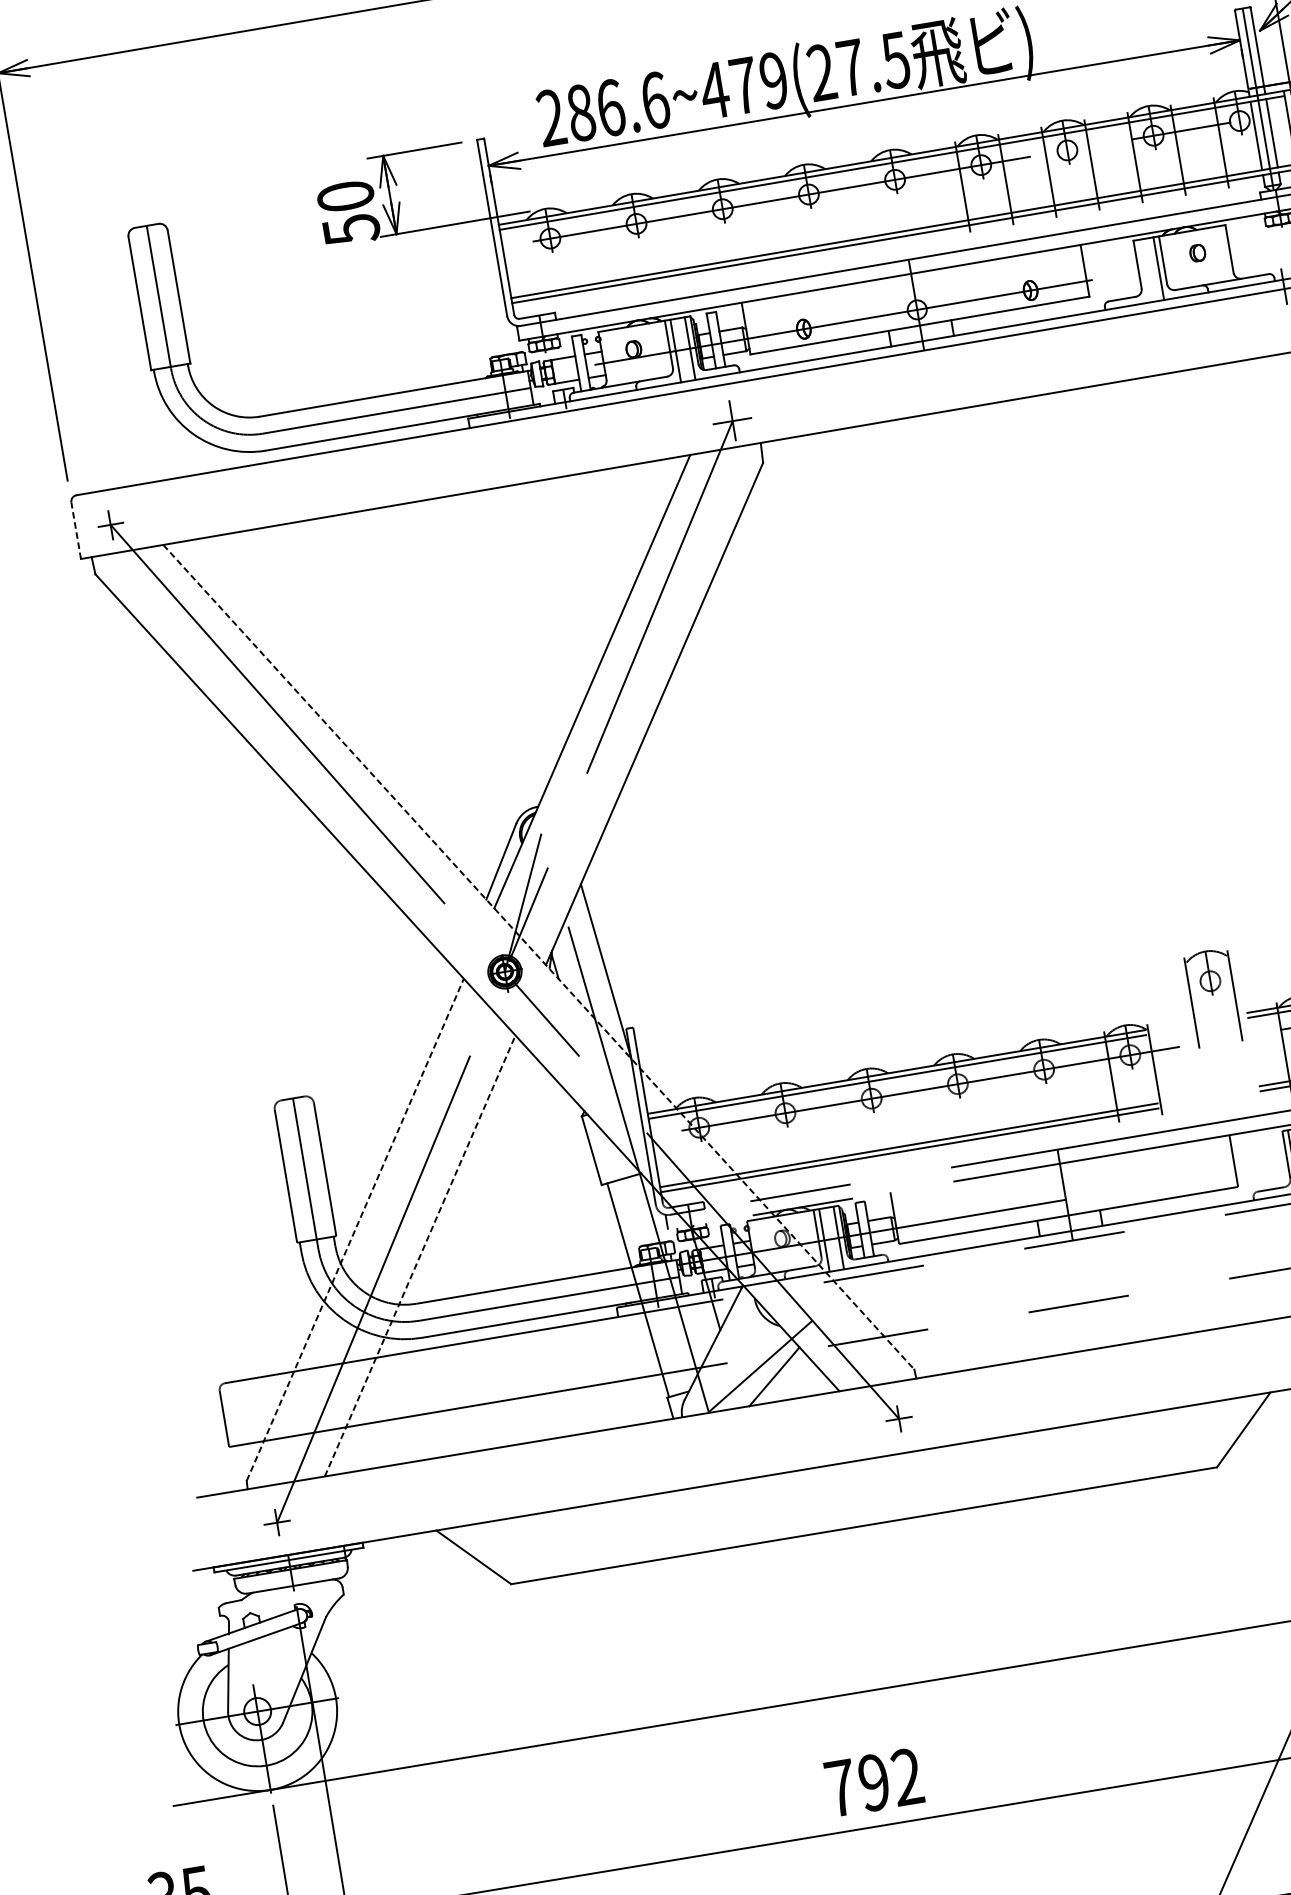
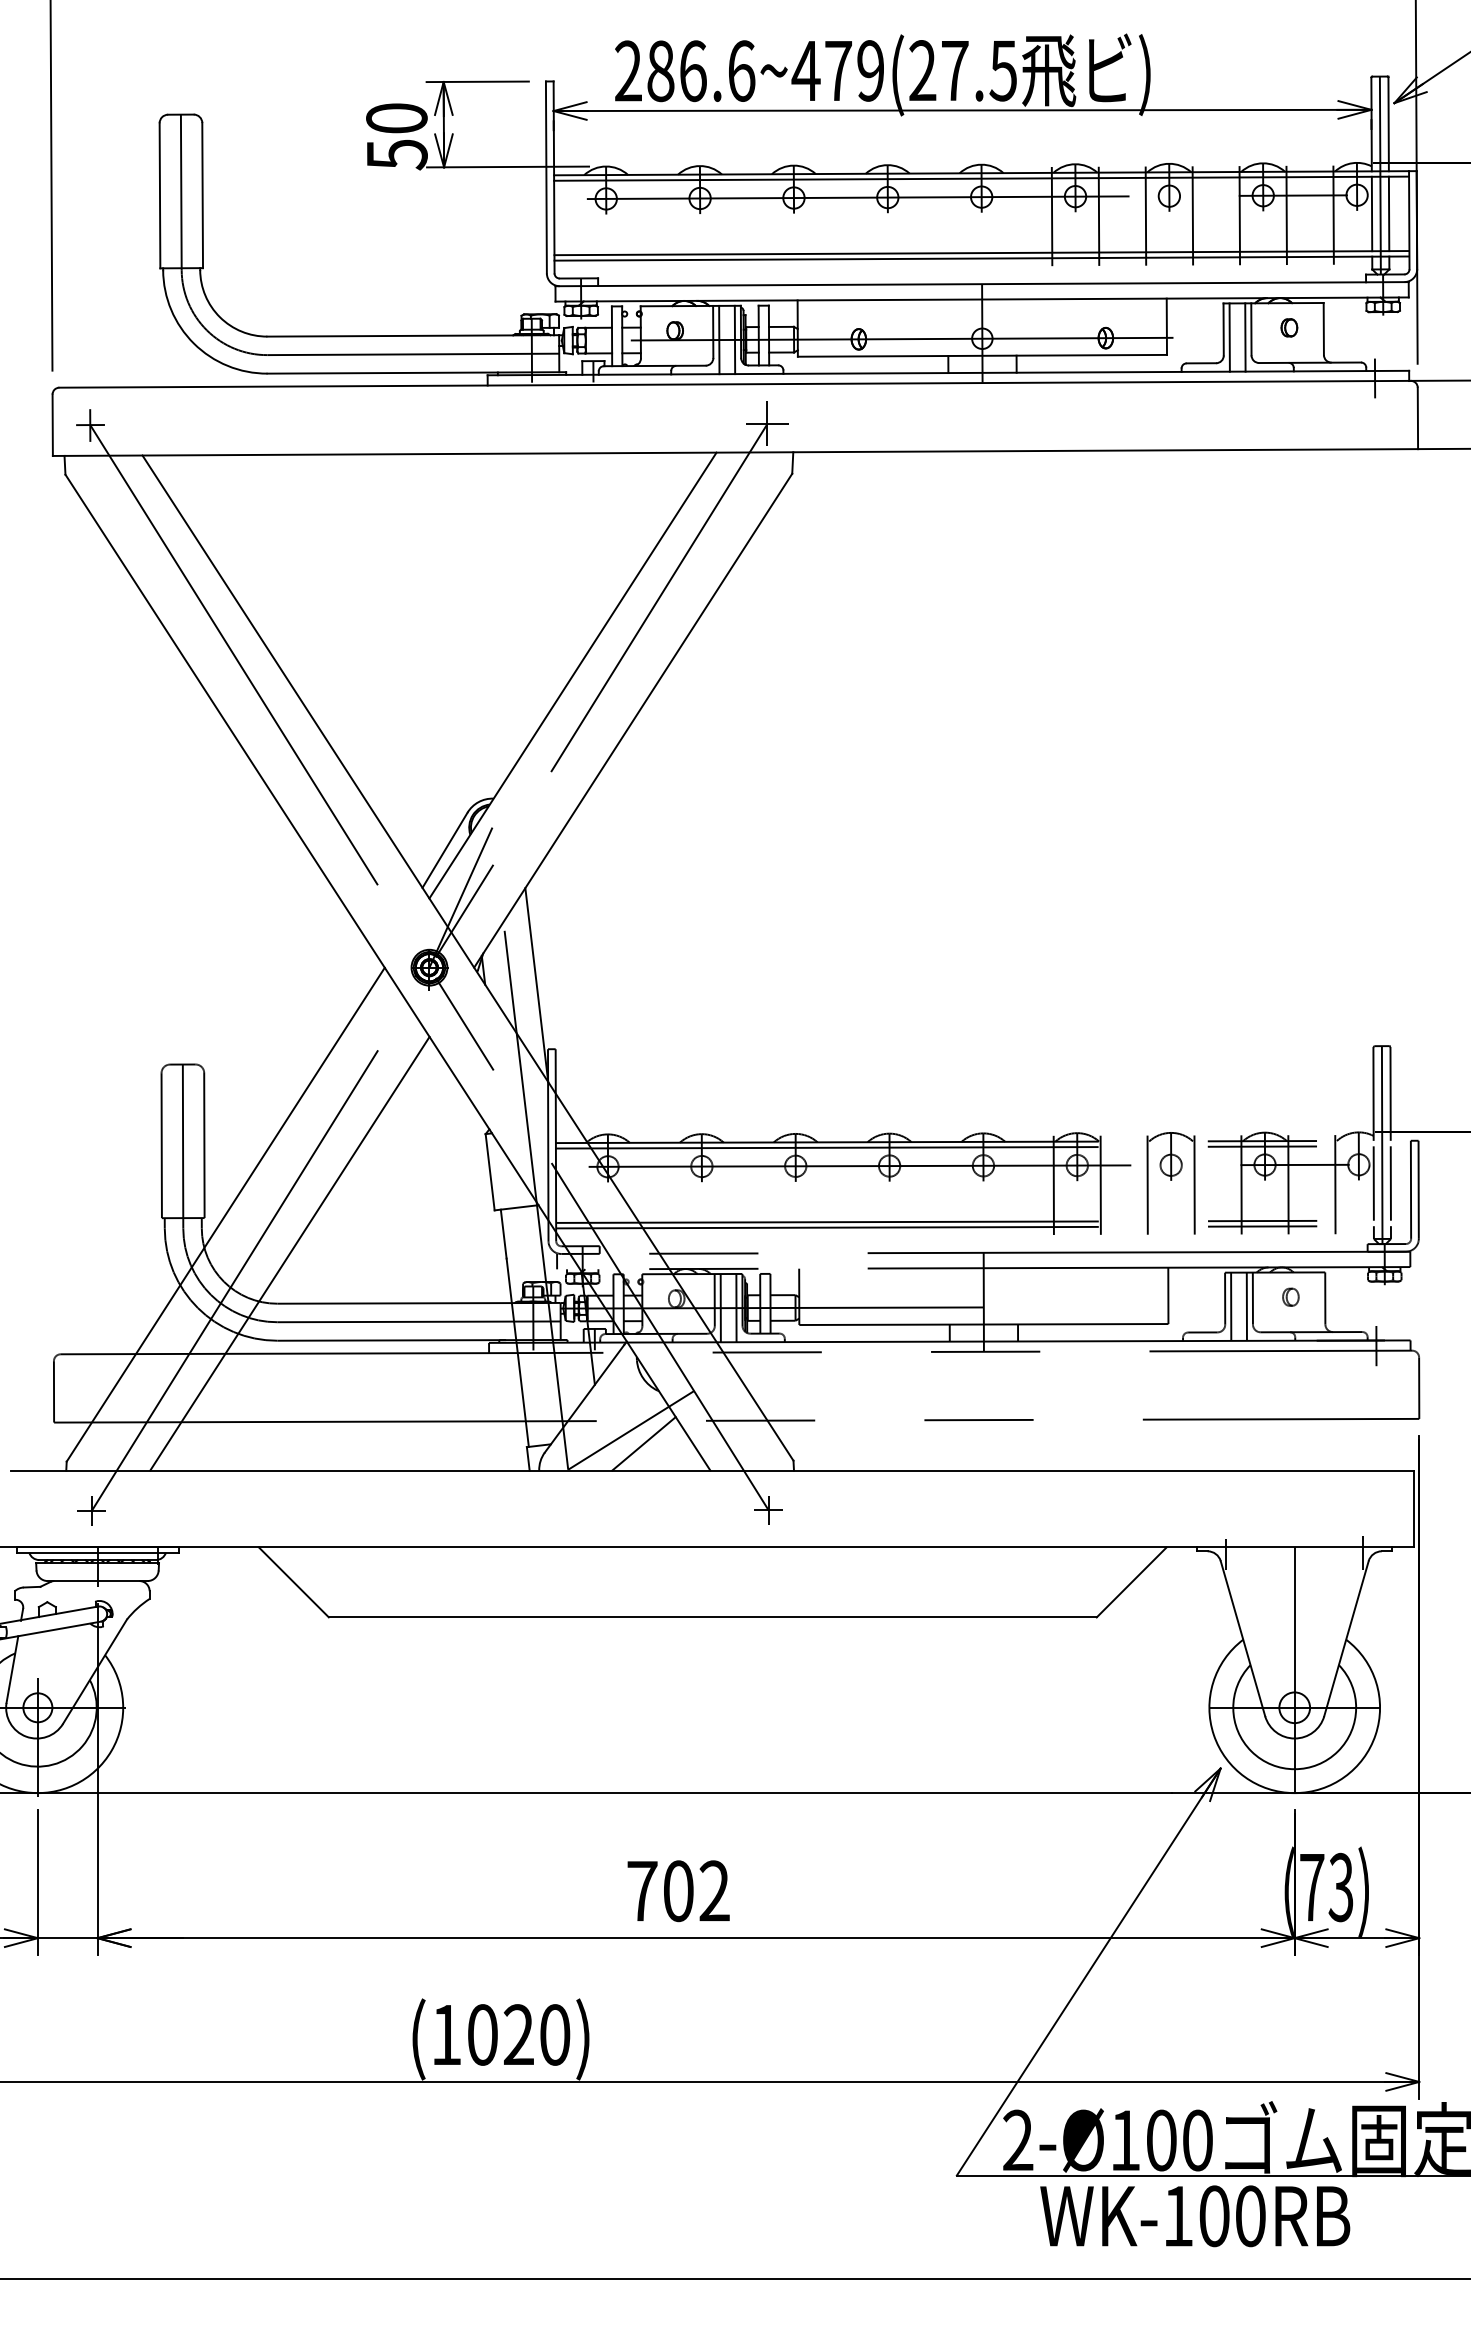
line: (1144, 271) -> (1229, 337), added
line: (76, 531) -> (52, 425), dashed -> solid
line: (539, 957) -> (468, 958), dashed -> solid
part: (1212, 998) -> (1170, 1183), moved
line: (355, 1229) -> (225, 1214), dashed -> solid
line: (419, 1255) -> (289, 1253), dashed -> solid
text: (874, 1782) -> (678, 1891), 792 -> 702

